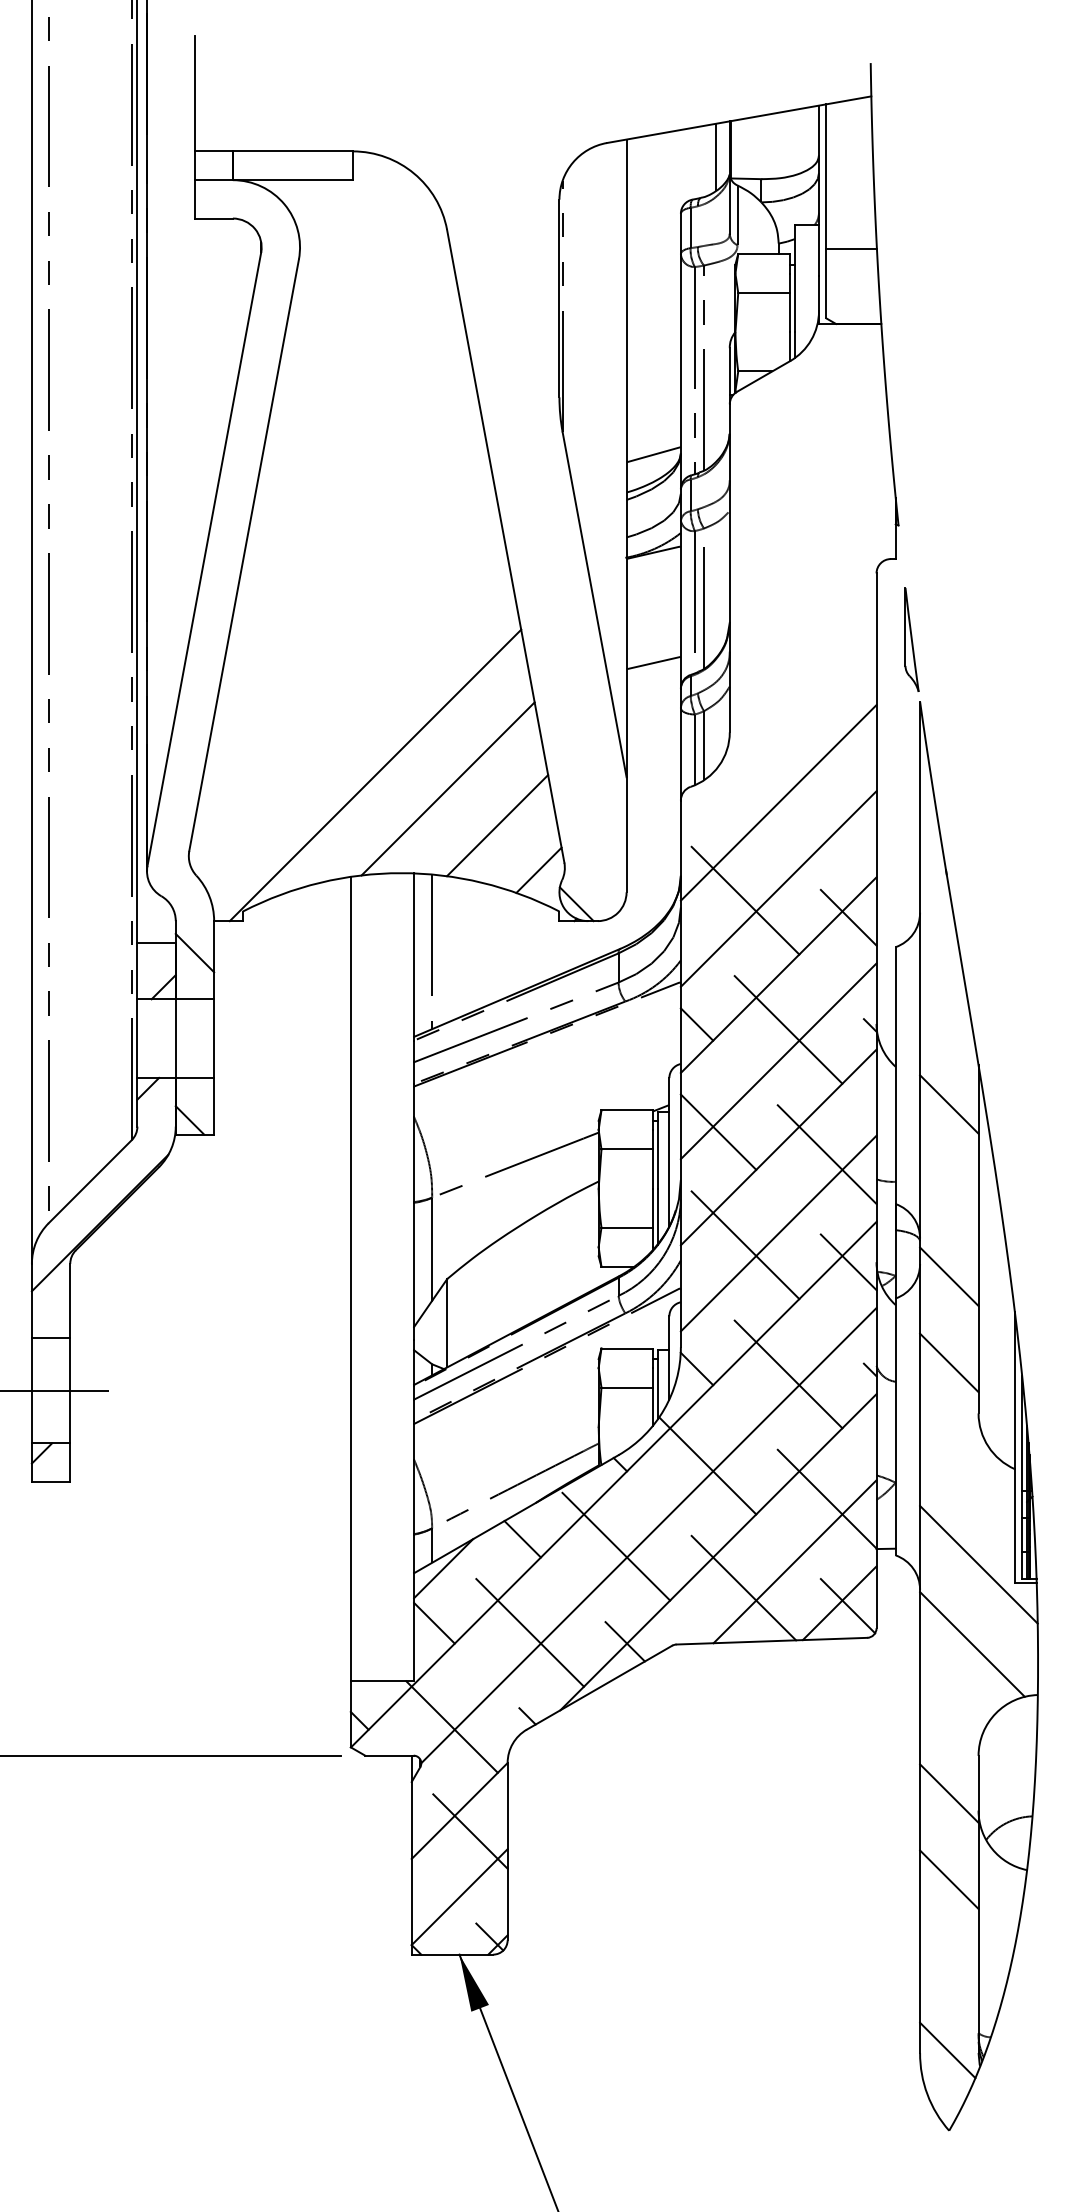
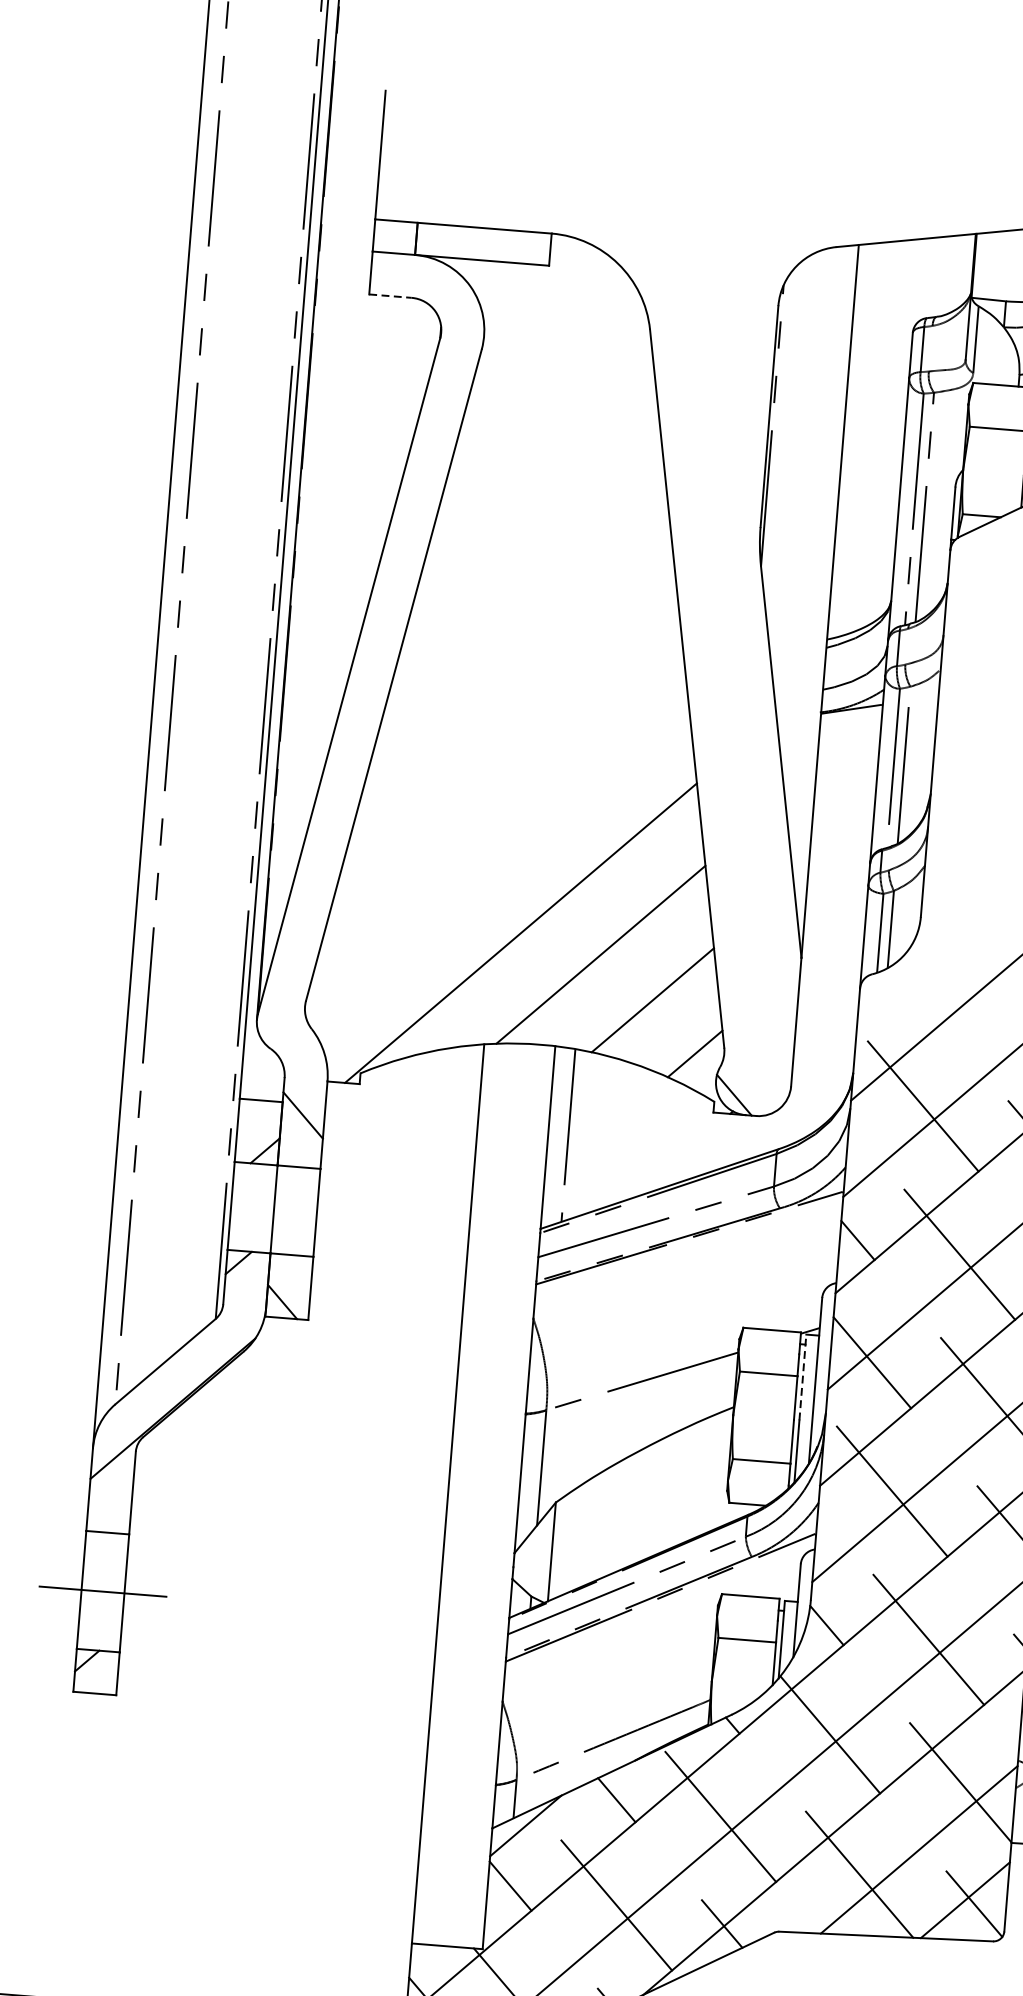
line: (716, 156) -> (957, 271), removed
line: (213, 218) -> (389, 296), solid -> dashed
line: (653, 454) -> (860, 599), removed
line: (653, 662) -> (841, 831), removed
line: (657, 1149) -> (802, 1376), solid -> dashed

